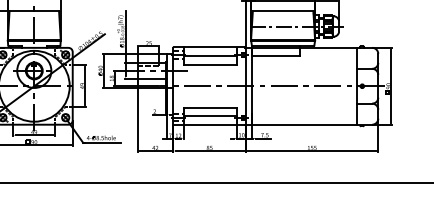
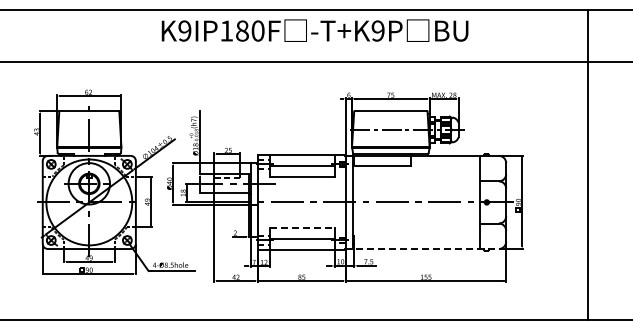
line: (210, 107) -> (302, 228), solid -> dashed
line: (309, 125) -> (422, 249), solid -> dashed

